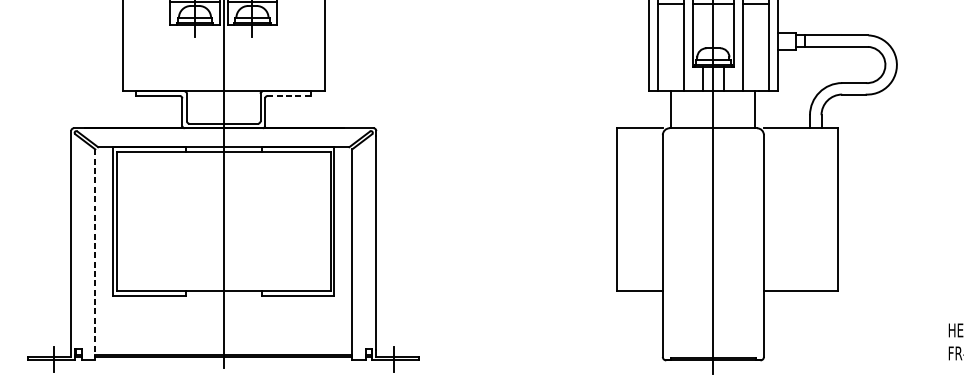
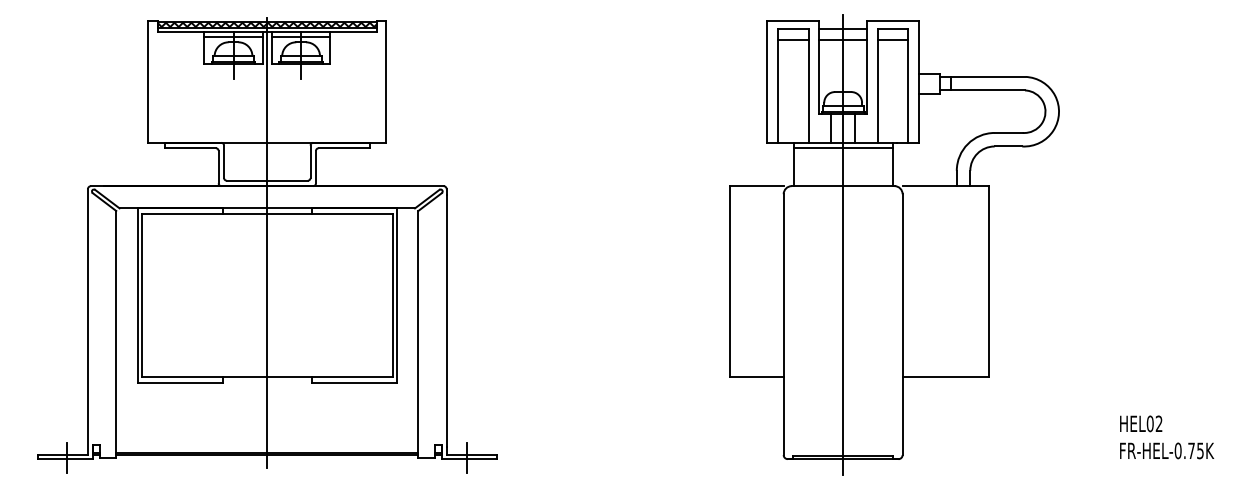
line: (289, 96) -> (344, 148), dashed -> solid
line: (712, 96) -> (842, 148), added
line: (95, 254) -> (116, 334), dashed -> solid

